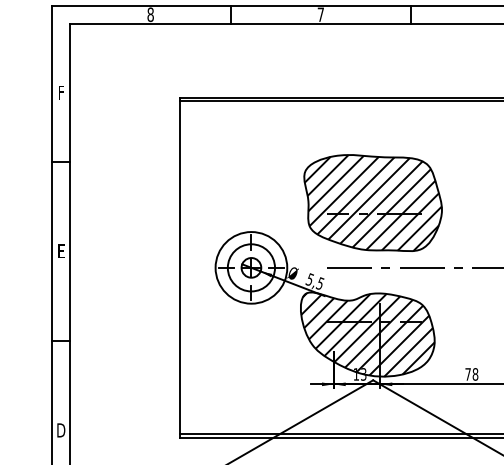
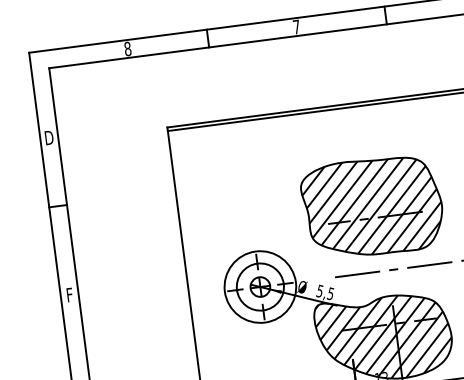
text: (61, 92) -> (49, 137), F -> D
text: (61, 250) -> (69, 294), E -> F

